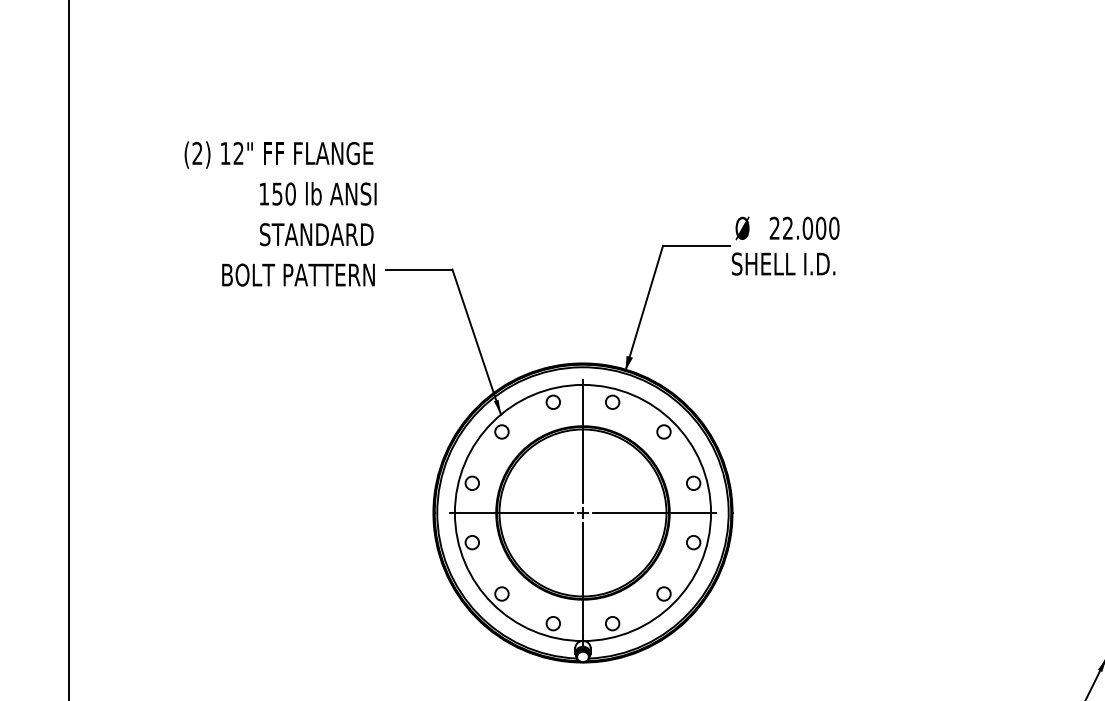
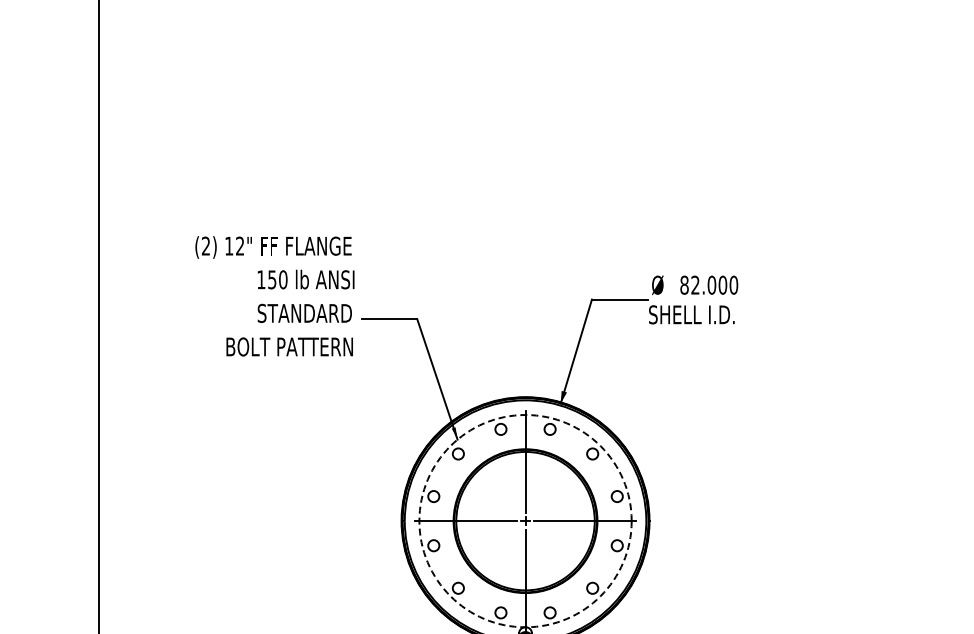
text: (280, 214) -> (274, 296), moved
text: (774, 227) -> (684, 284), 22.000 -> 82.000
circle: (582, 513) -> (525, 521), solid -> dashed

